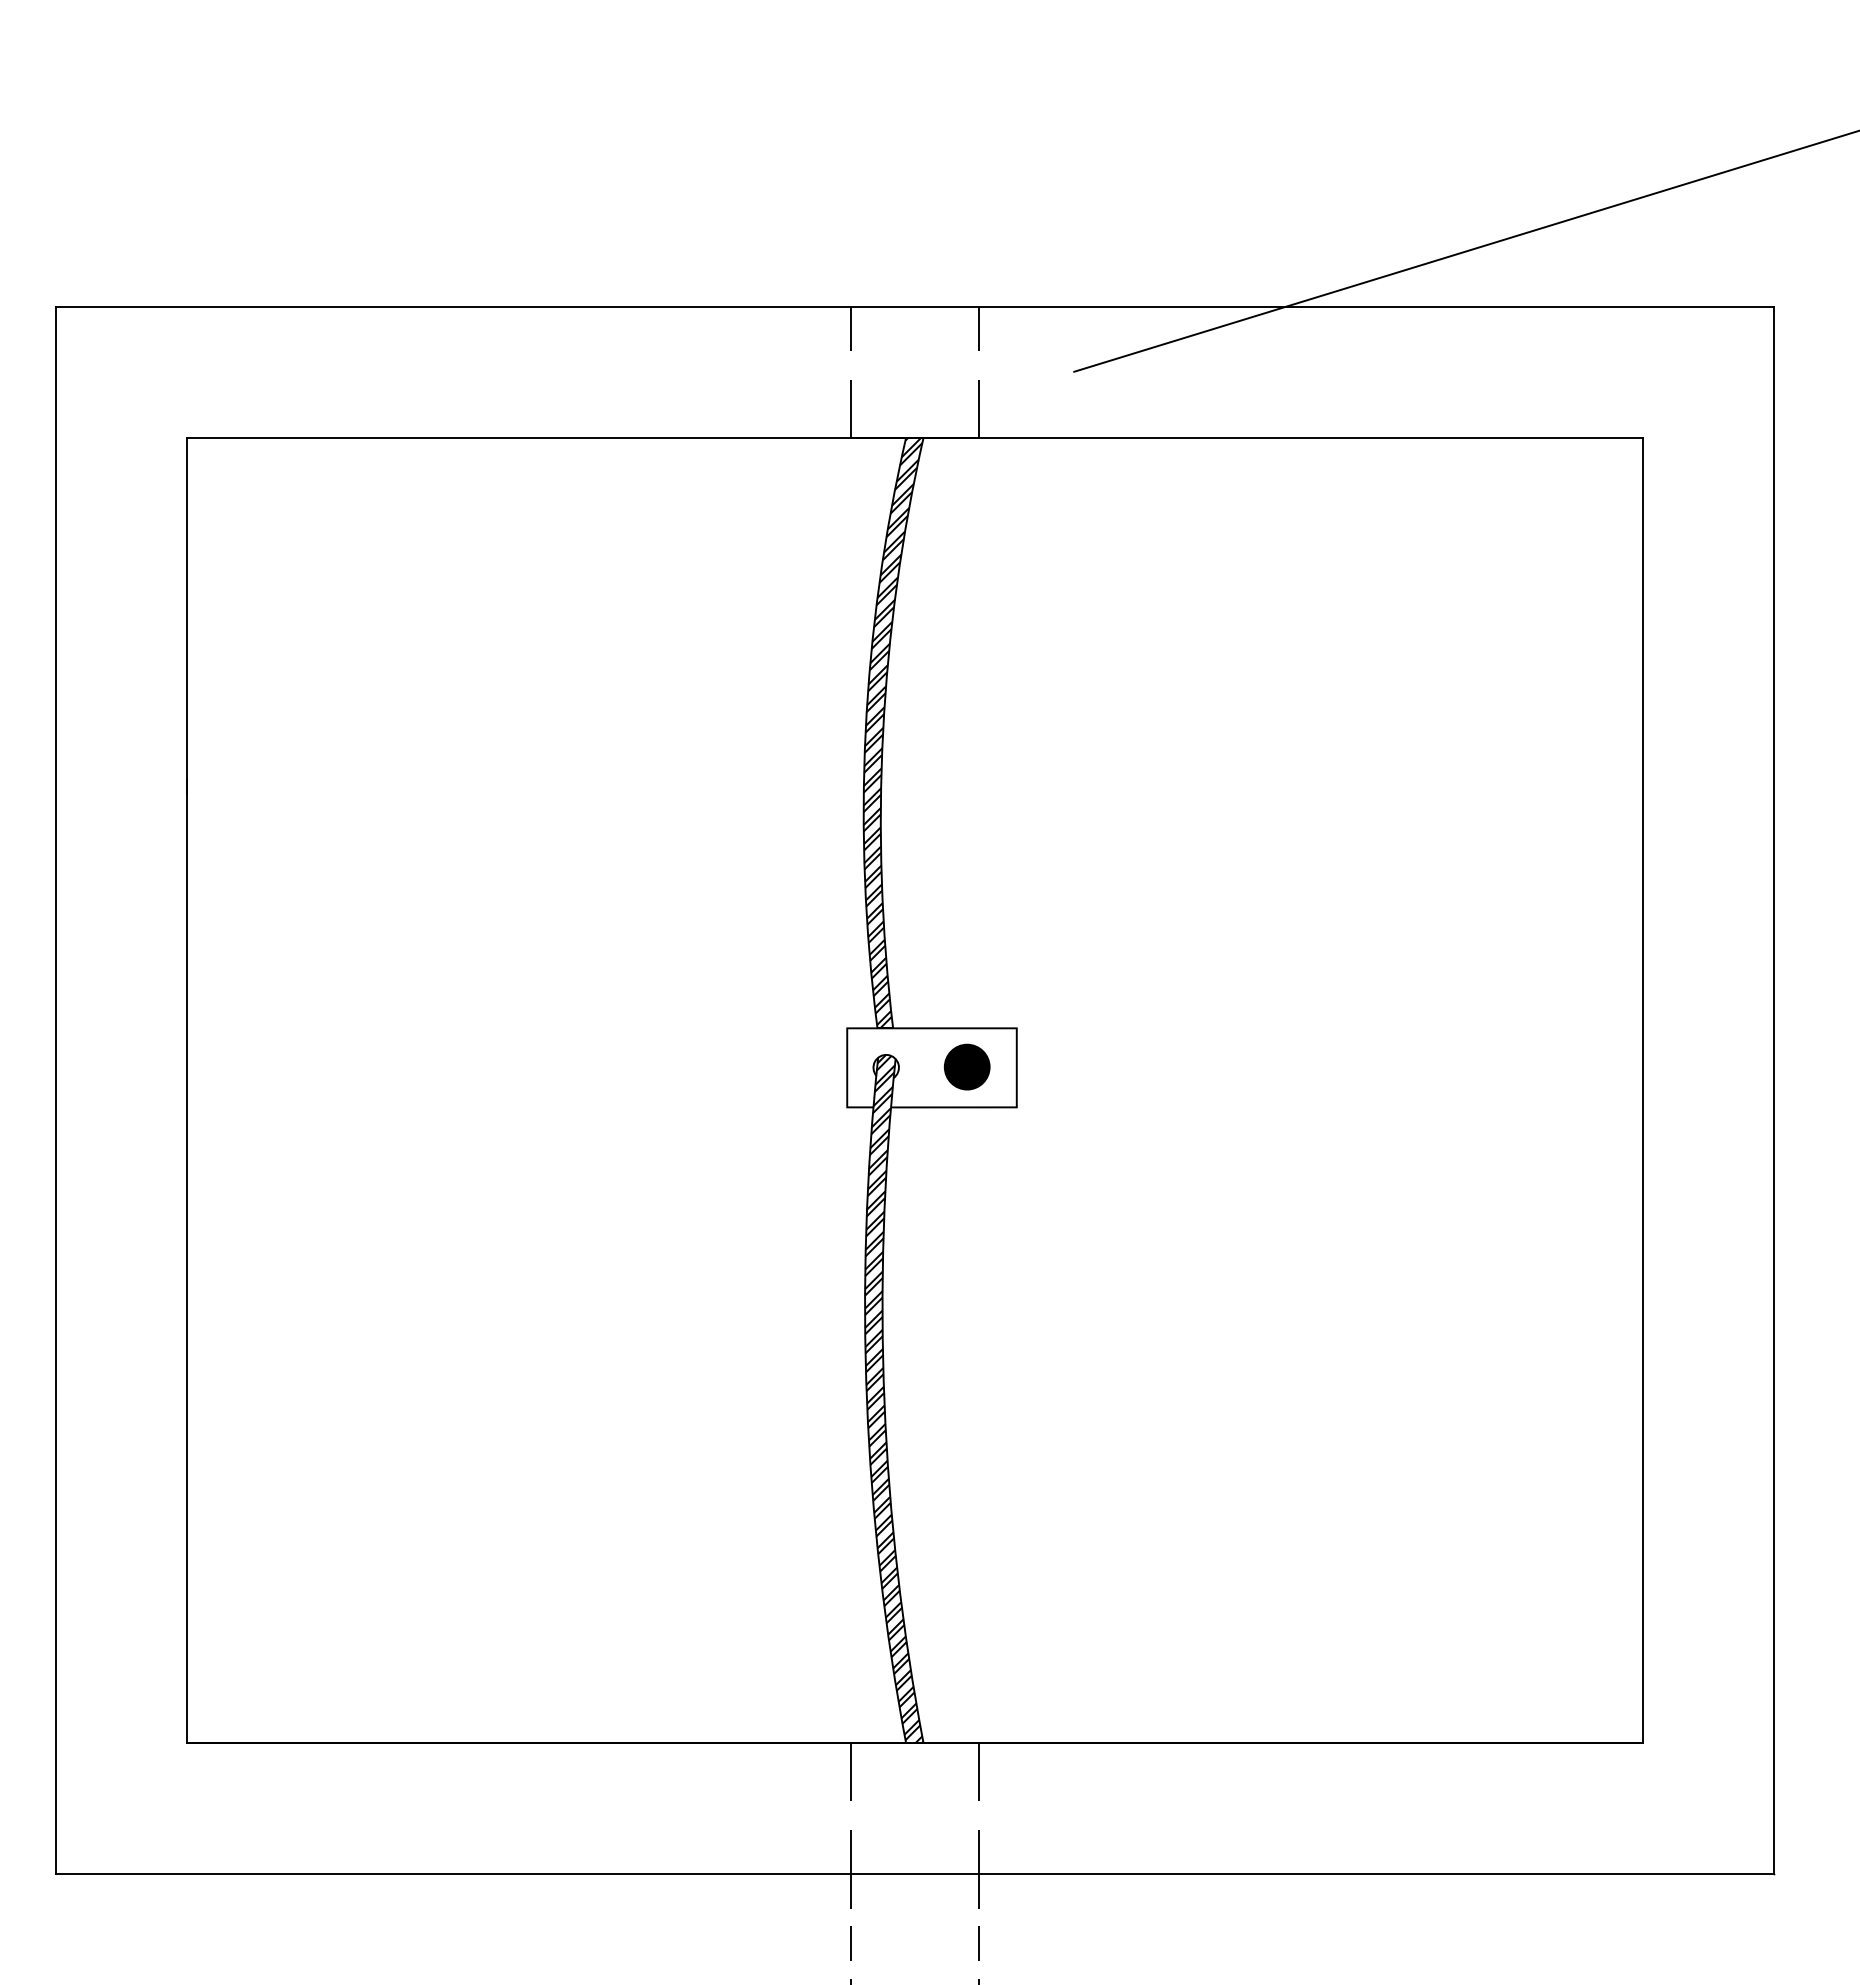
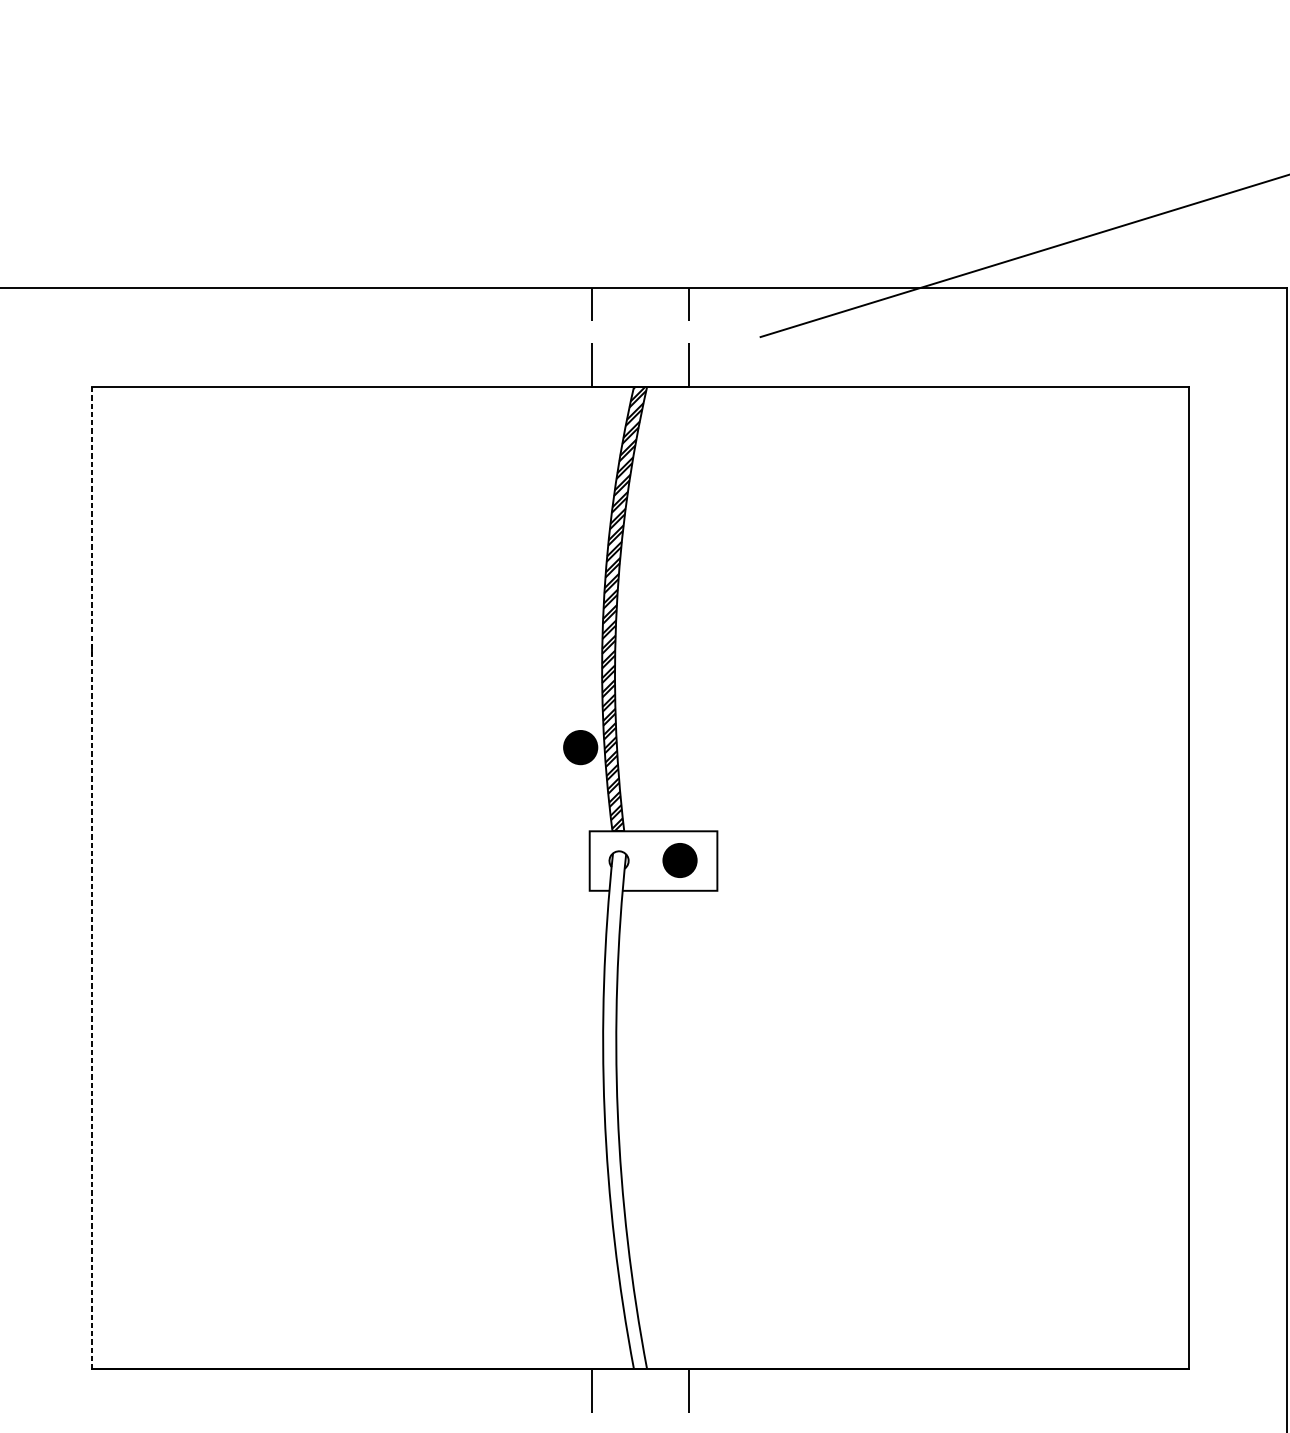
part: (834, 916) -> (580, 747), added
line: (186, 1090) -> (92, 878), solid -> dashed
hatch: (894, 1398) -> (625, 1109), removed

